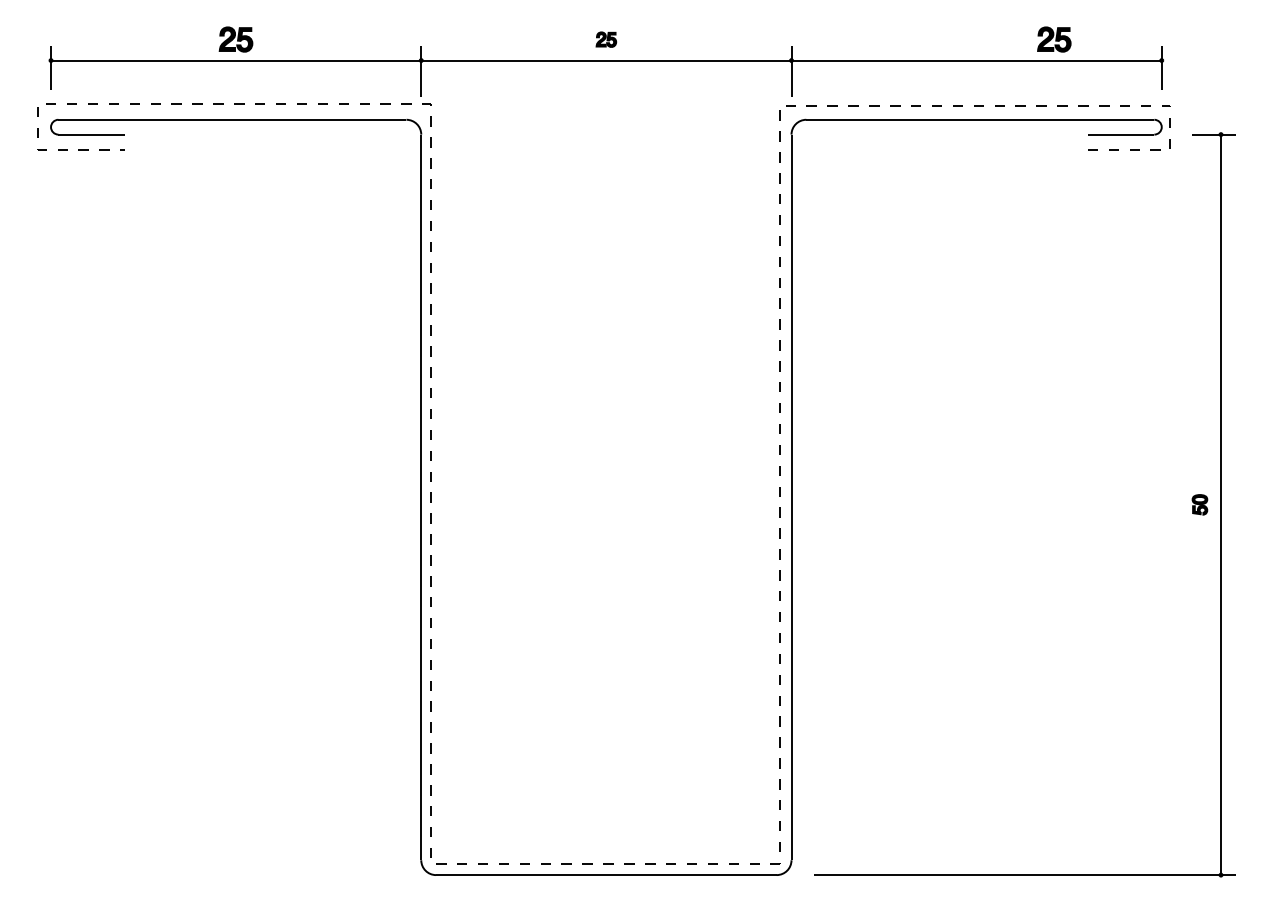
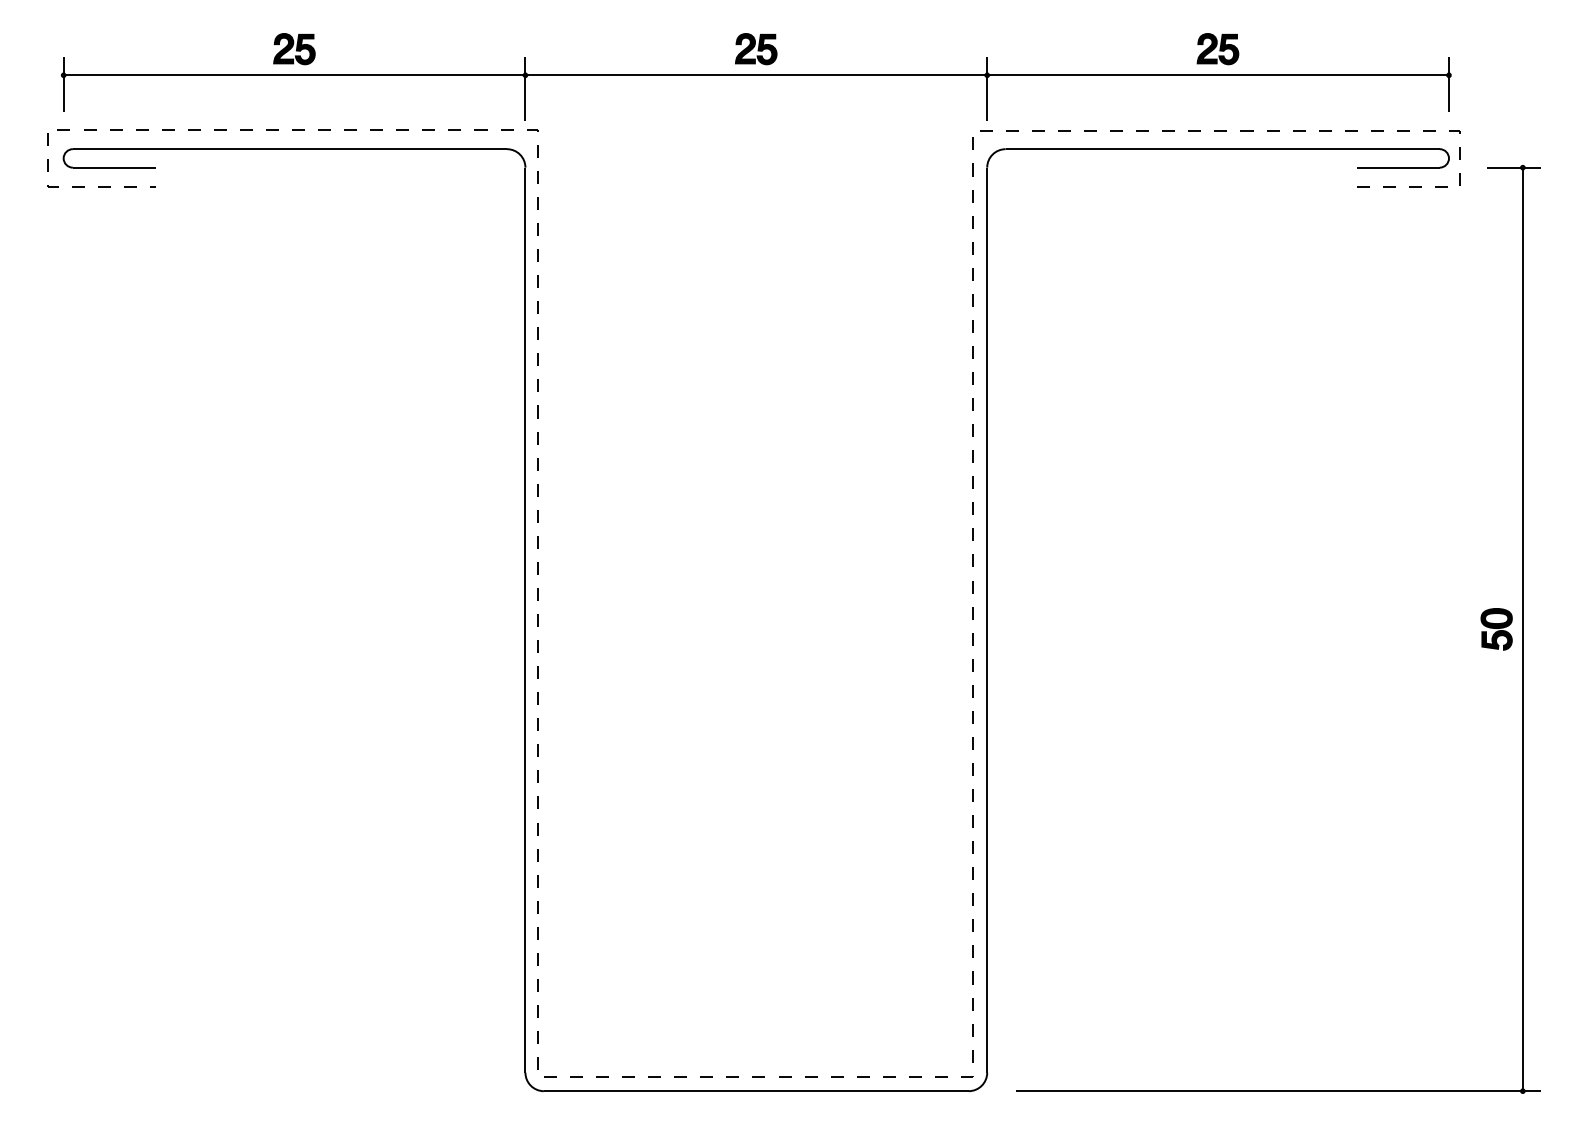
part: (606, 39) -> (756, 49), size x1.67
part: (1053, 39) -> (1217, 49), moved
part: (1199, 504) -> (1496, 629), size x1.67

